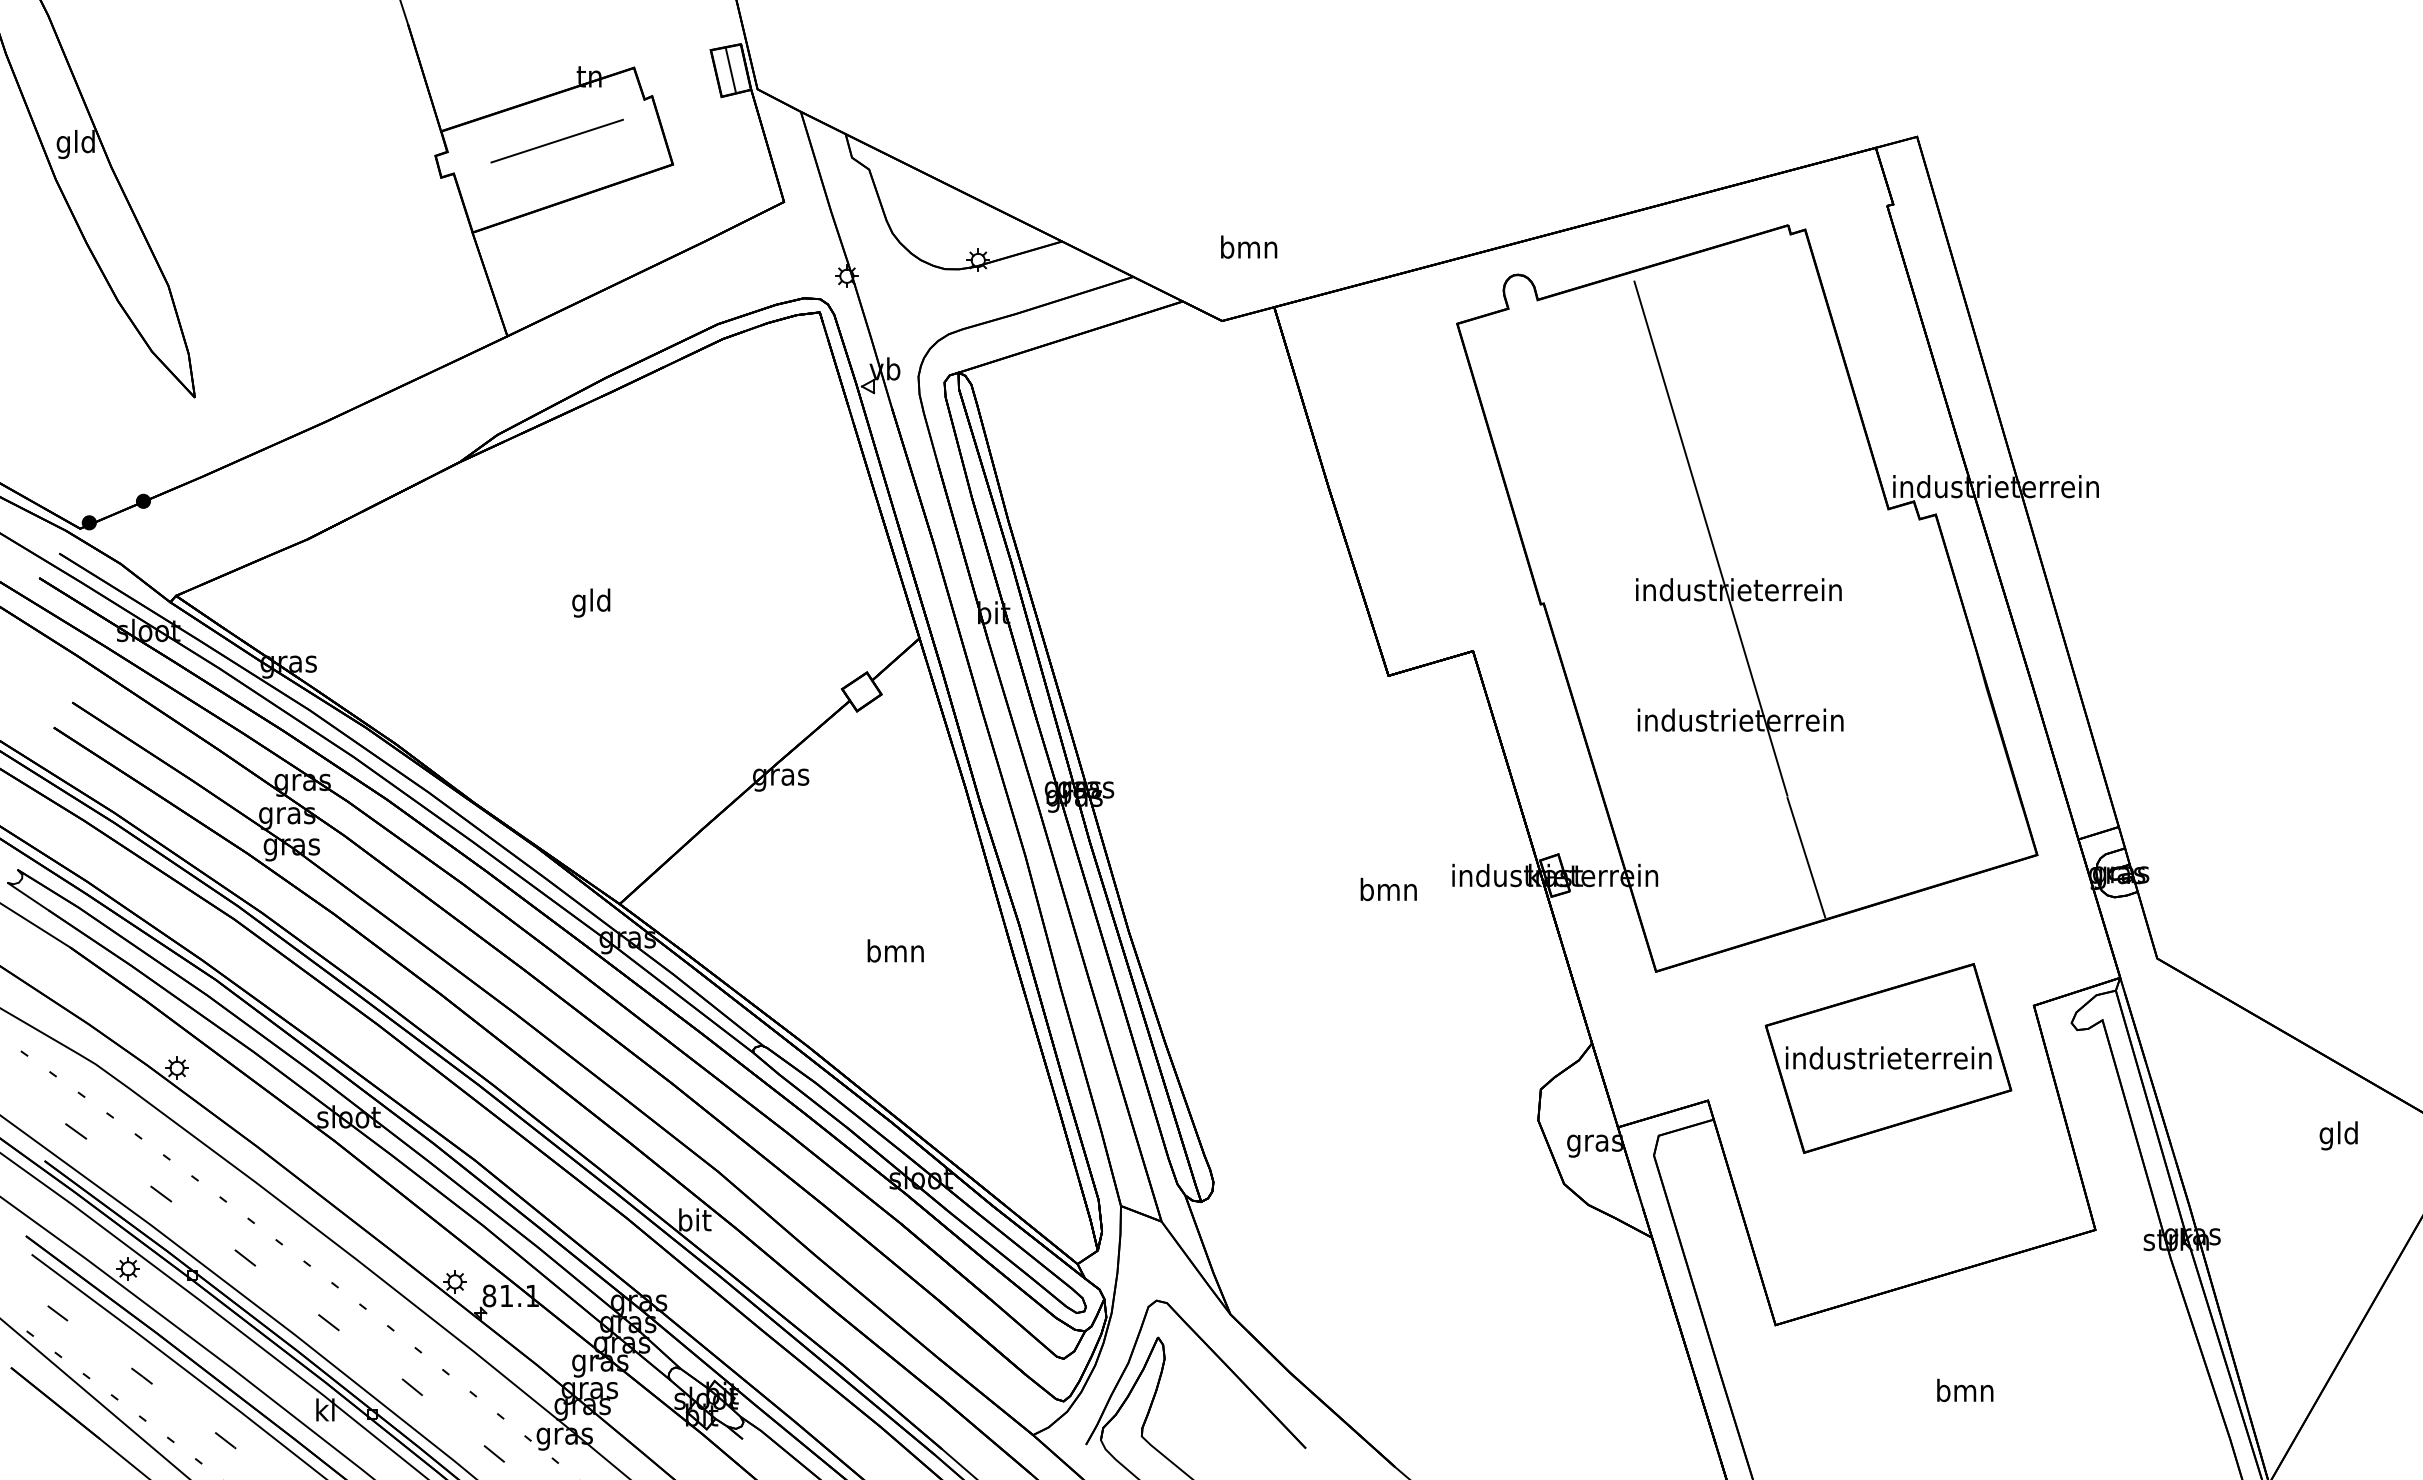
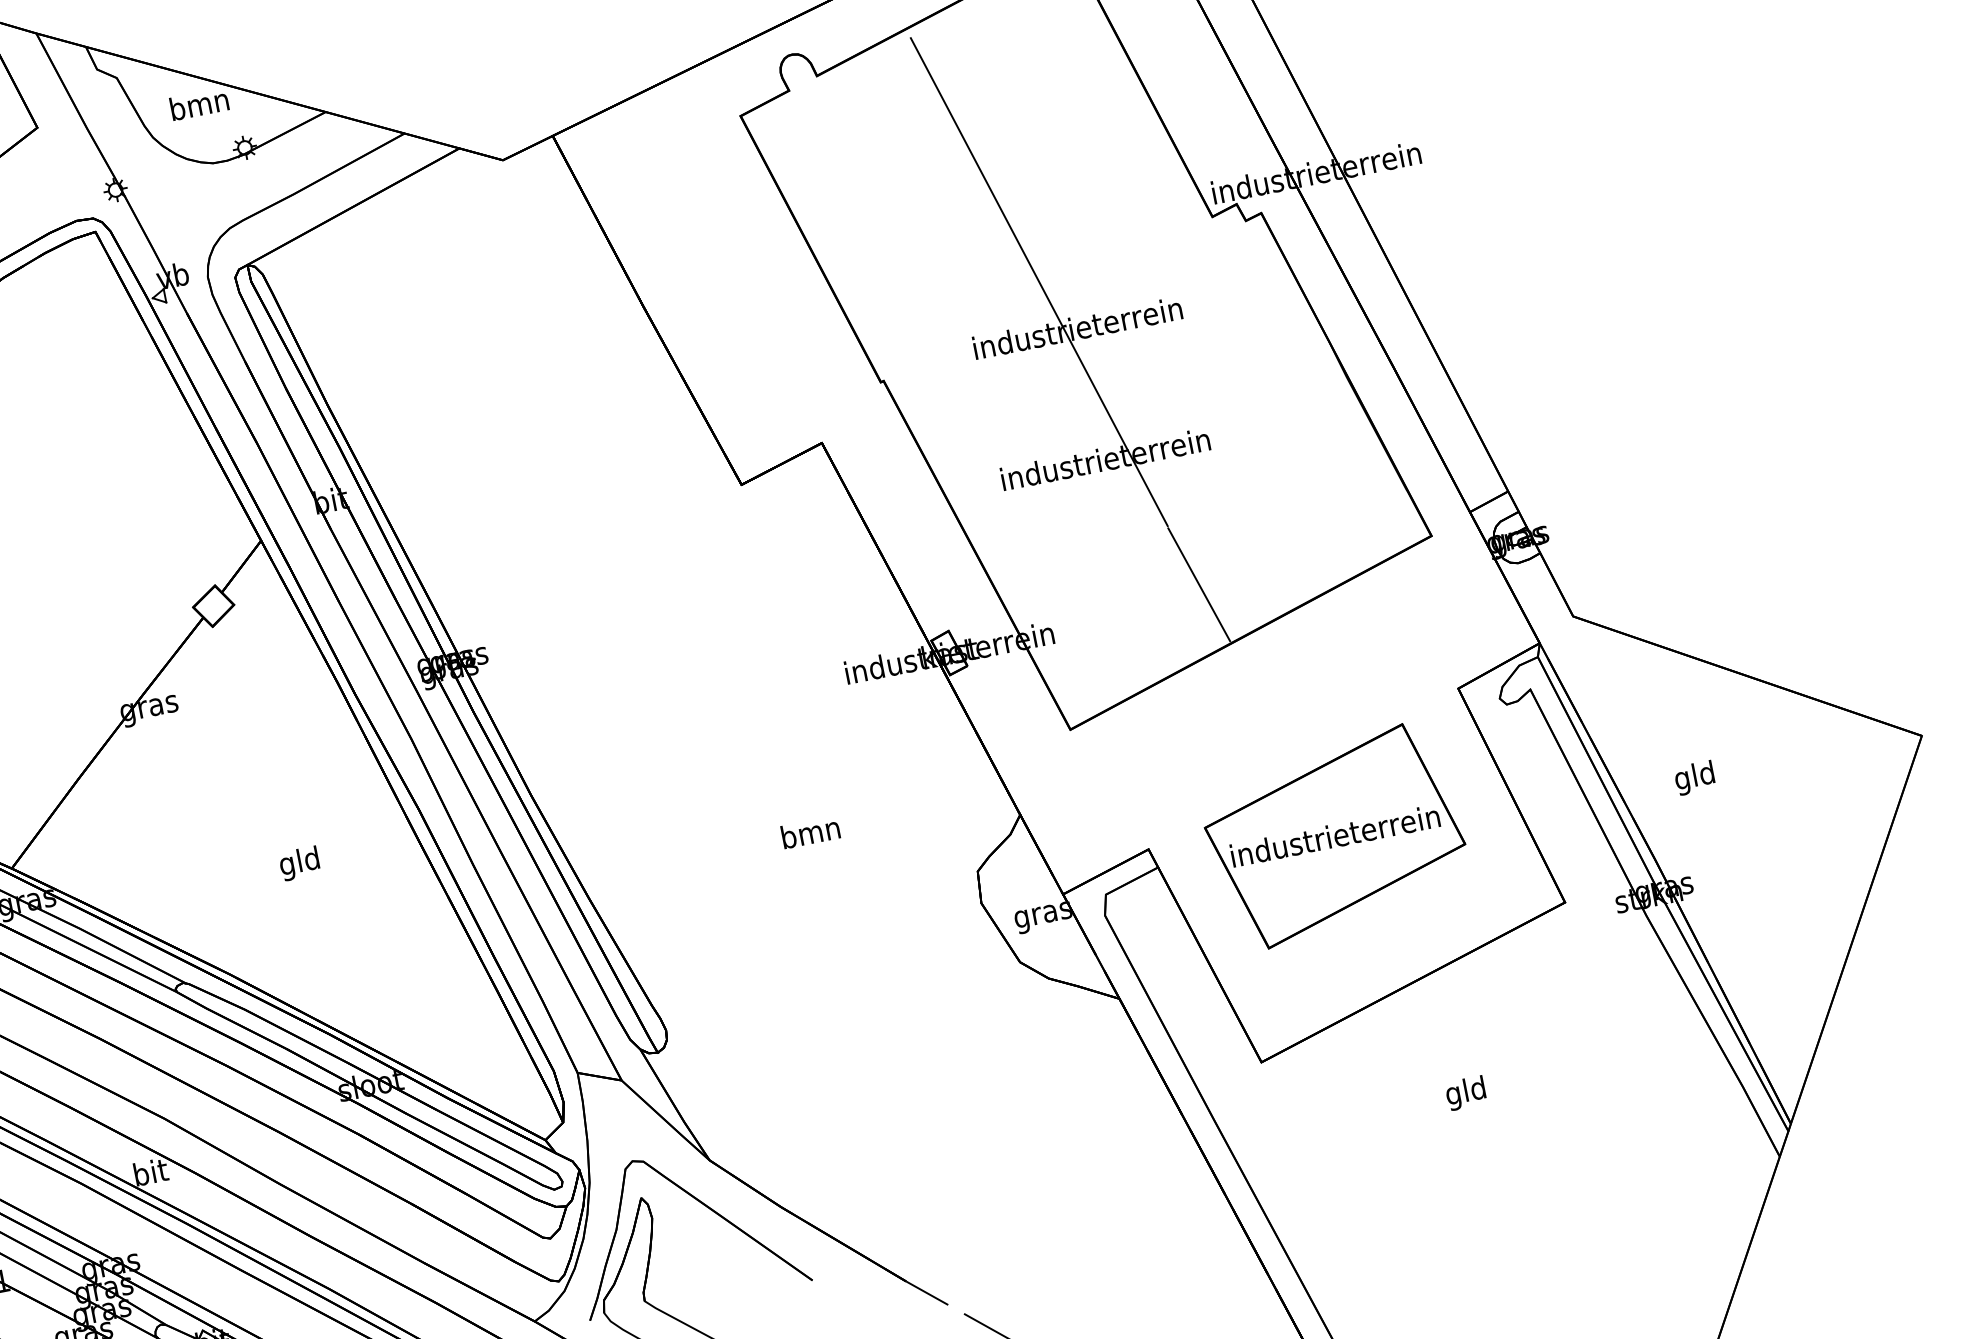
text: (1249, 246) -> (199, 103), moved
text: (1388, 889) -> (810, 832), moved
text: (895, 953) -> (299, 863), bmn -> gld
part: (1888, 1058) -> (1335, 836), moved
text: (2338, 1135) -> (1694, 777), moved
text: (1965, 1392) -> (1466, 1092), bmn -> gld

